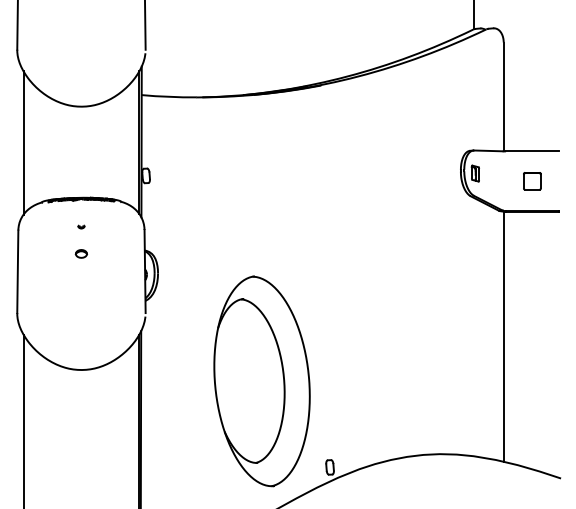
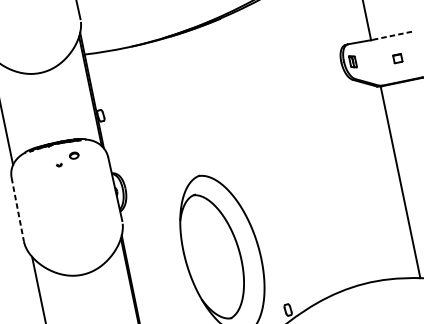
line: (532, 151) -> (393, 35), solid -> dashed
part: (532, 181) -> (397, 58), size x0.6
part: (80, 253) -> (73, 155), moved
line: (17, 272) -> (17, 210), solid -> dashed

